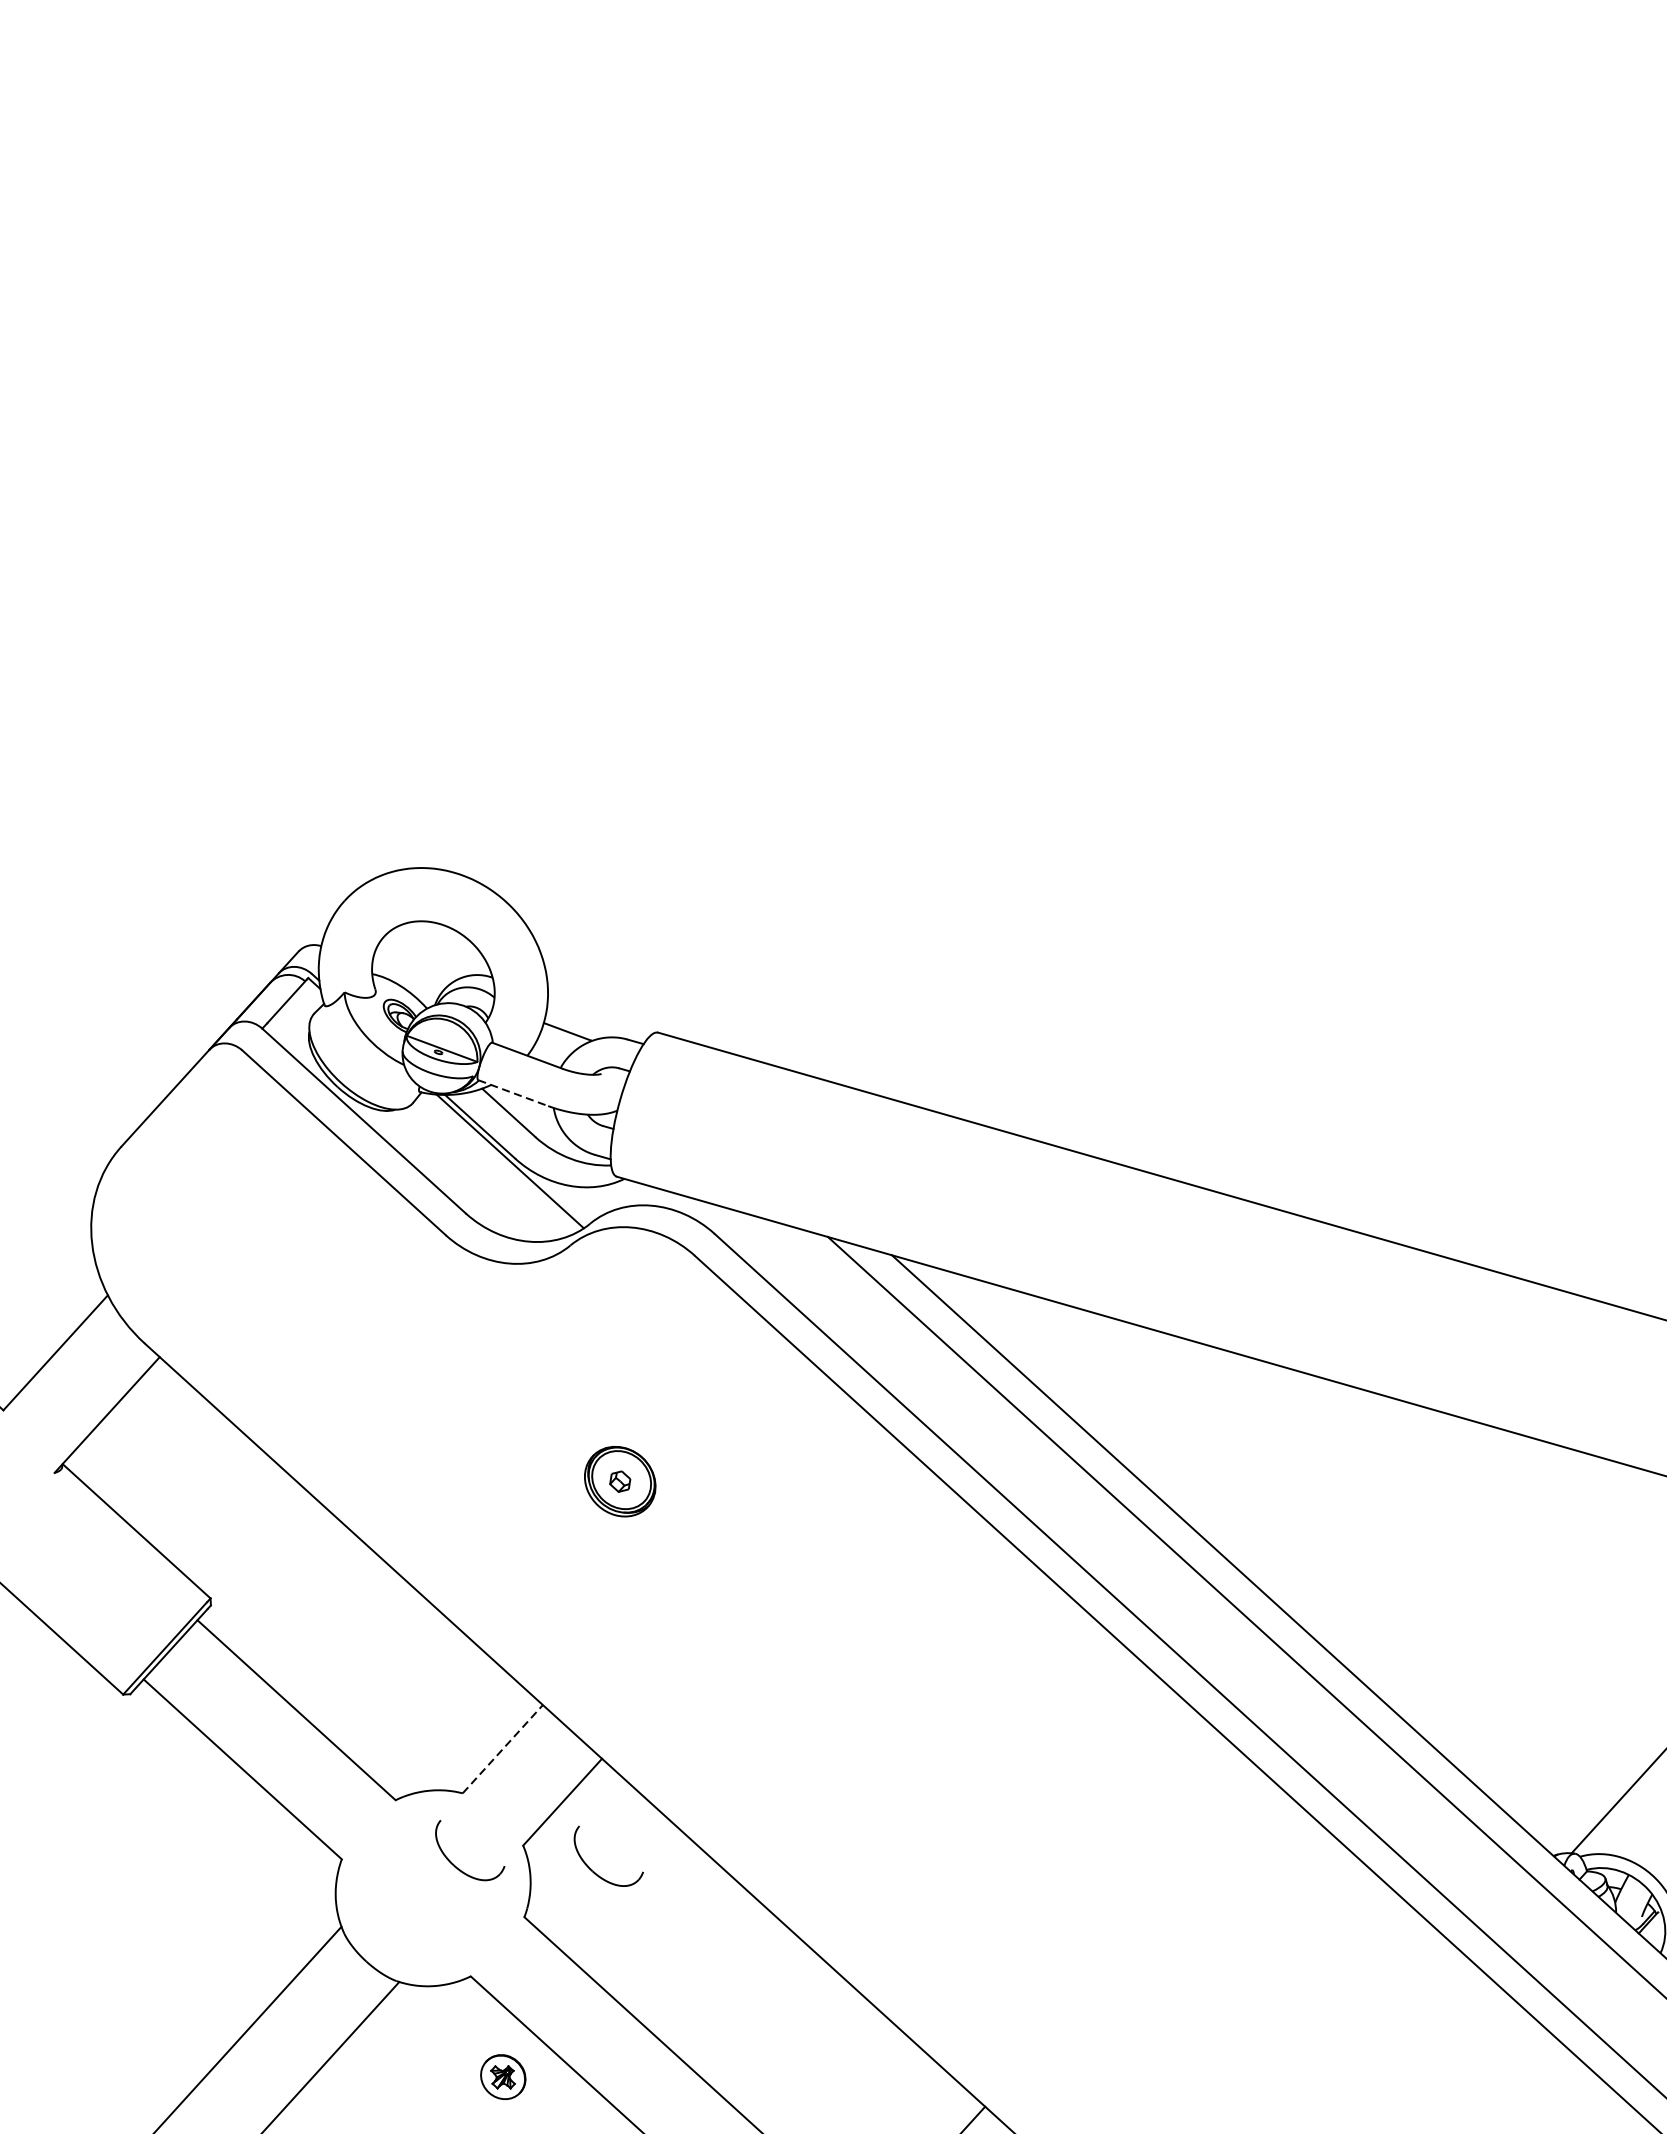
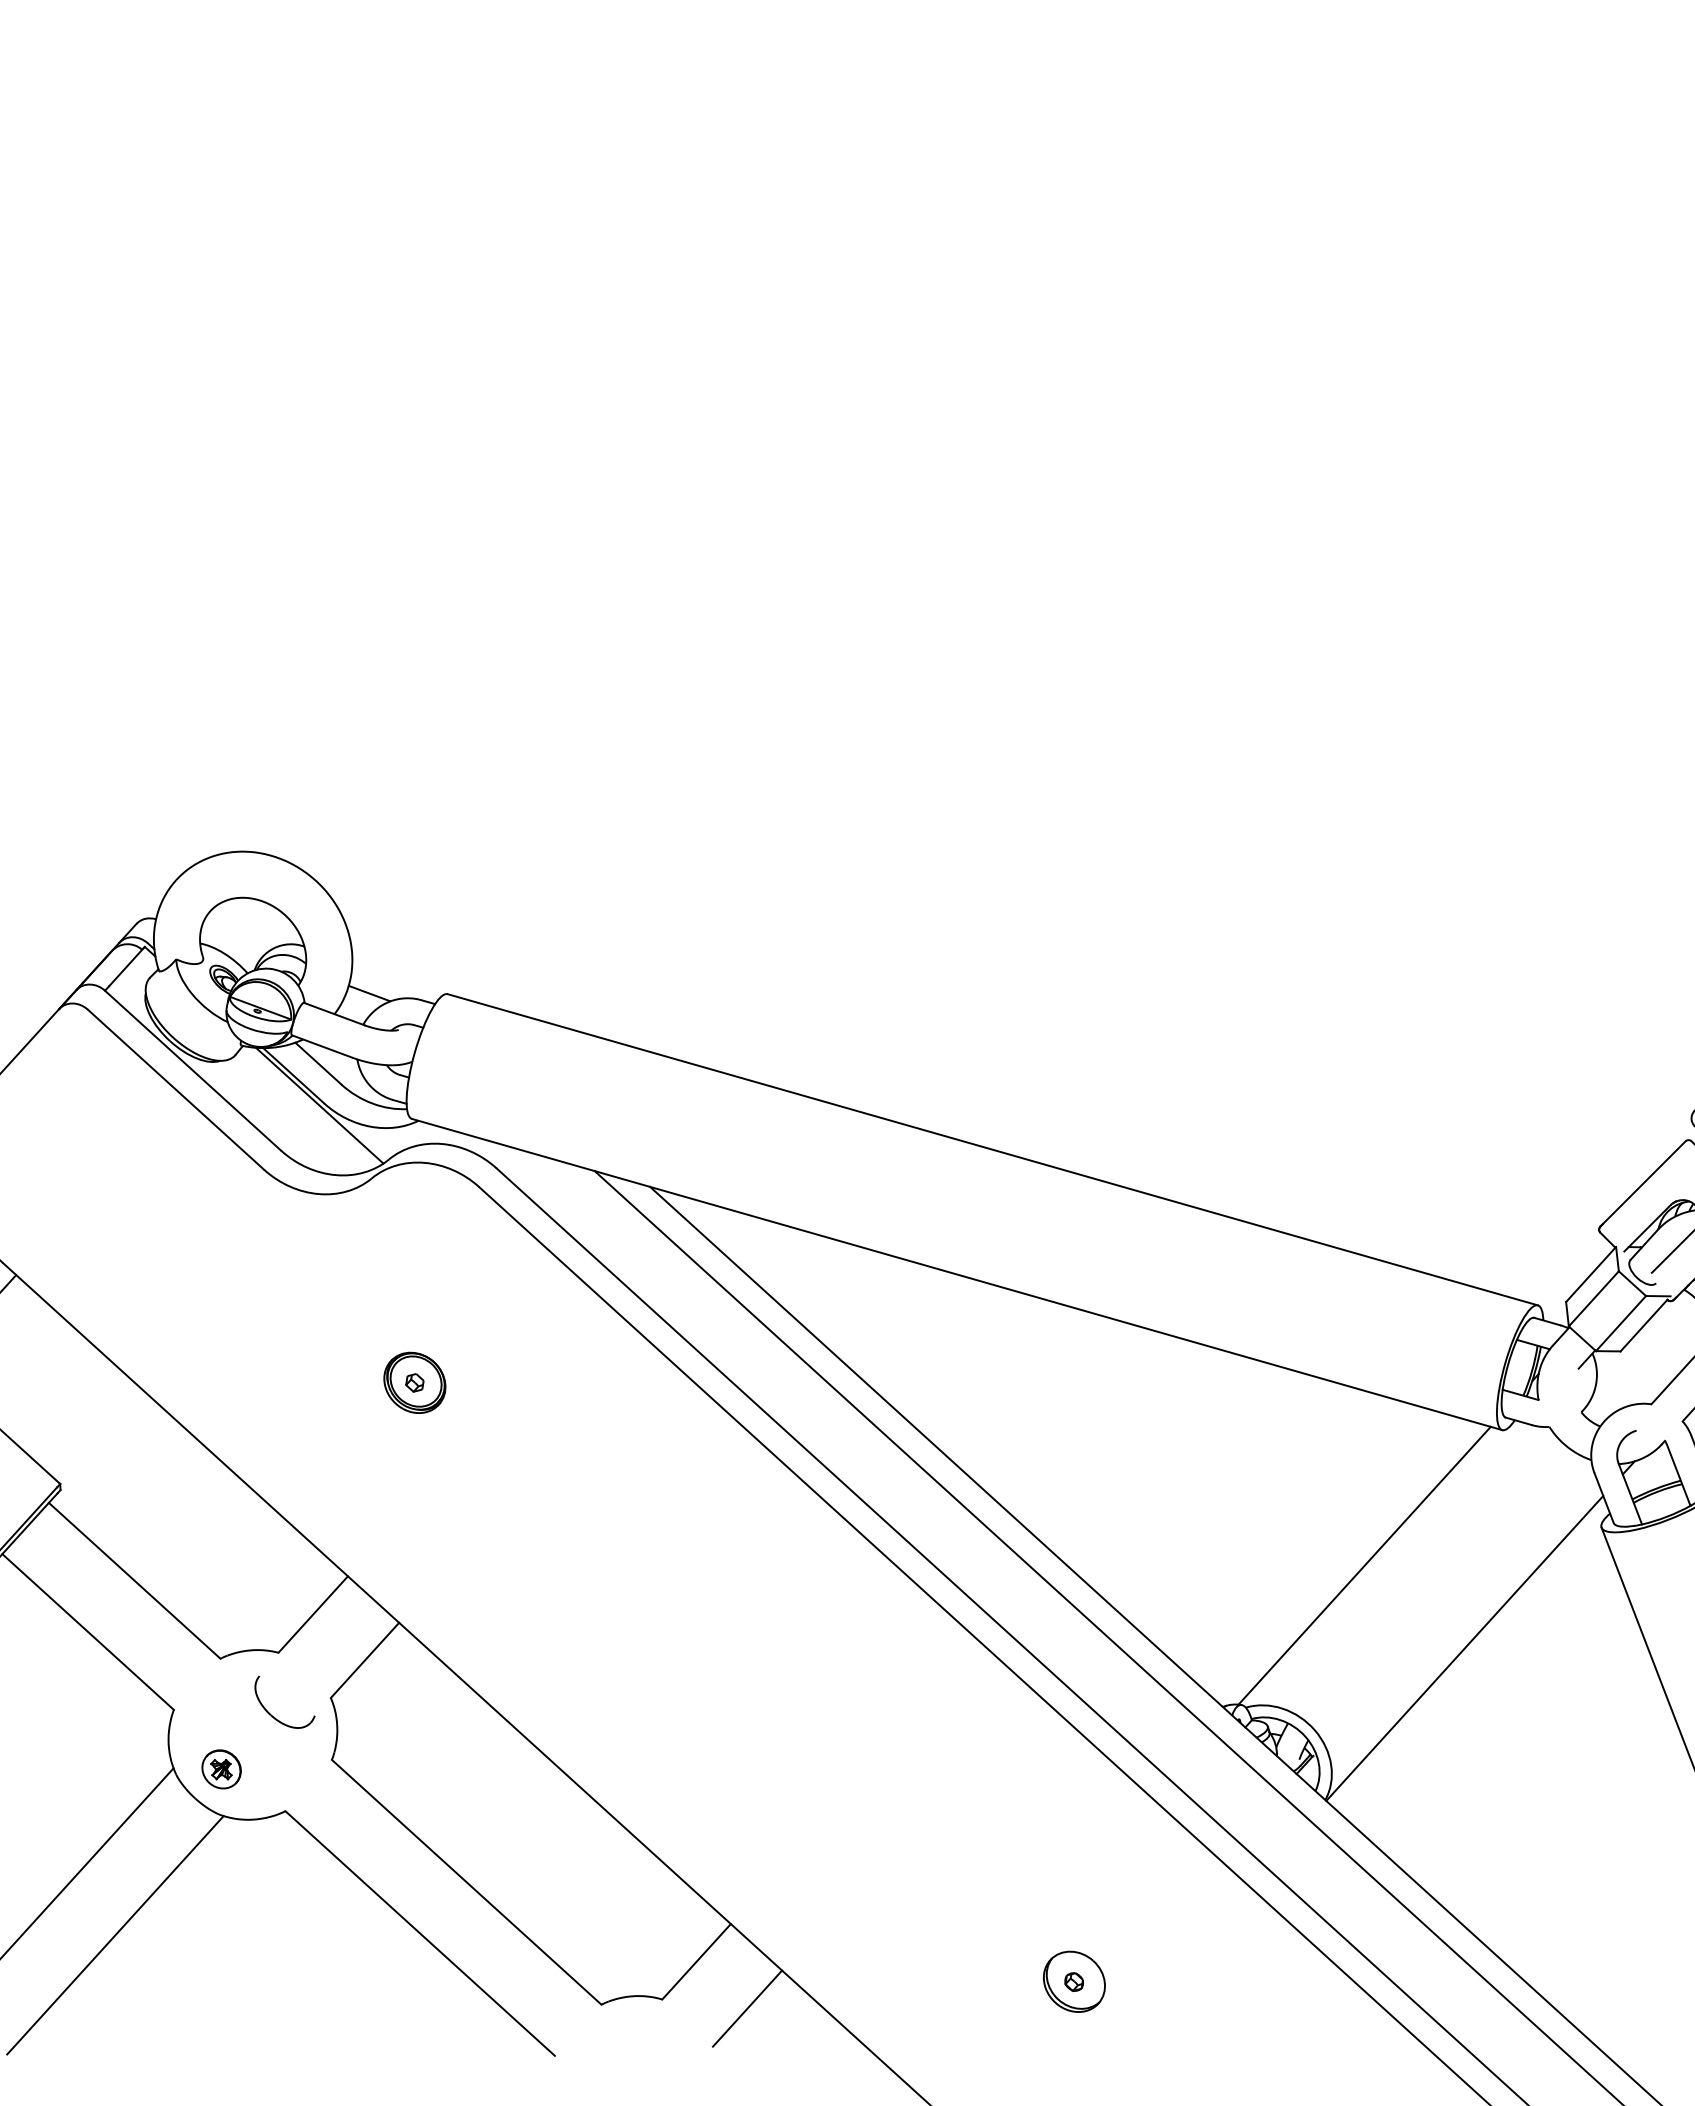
line: (513, 1093) -> (322, 1046), dashed -> solid
line: (503, 1749) -> (313, 1614), dashed -> solid
part: (597, 1873) -> (395, 1722), removed
part: (503, 2077) -> (221, 1769), moved

